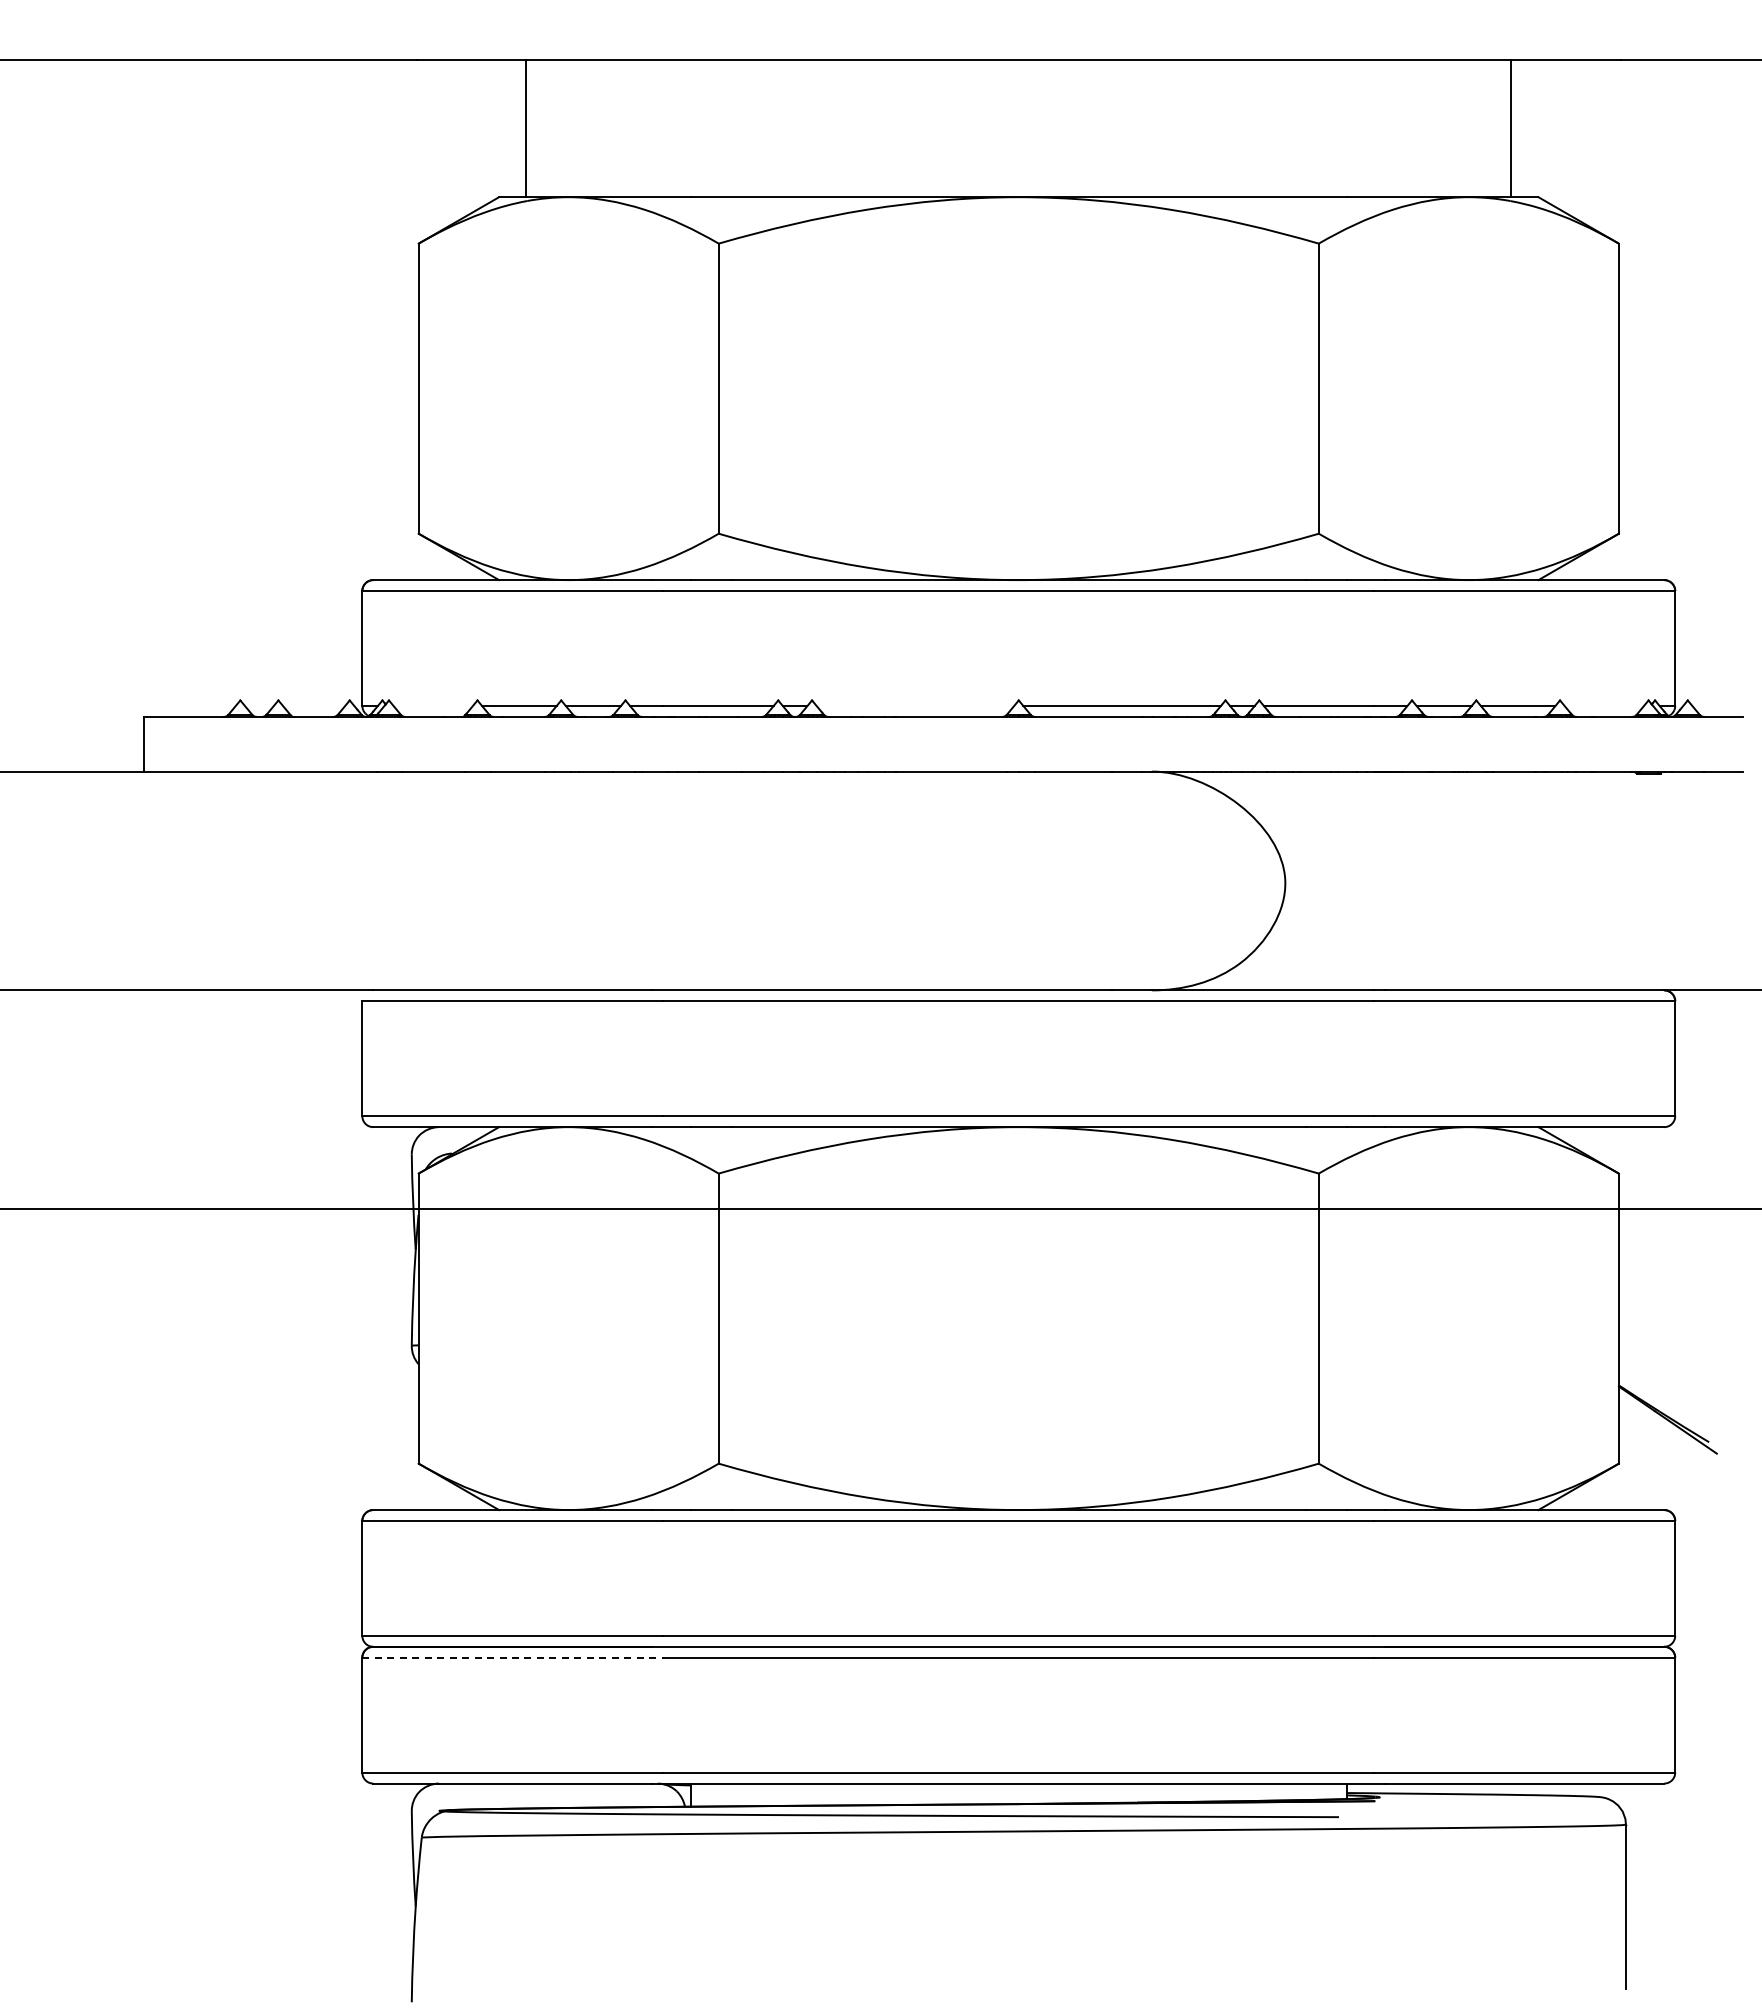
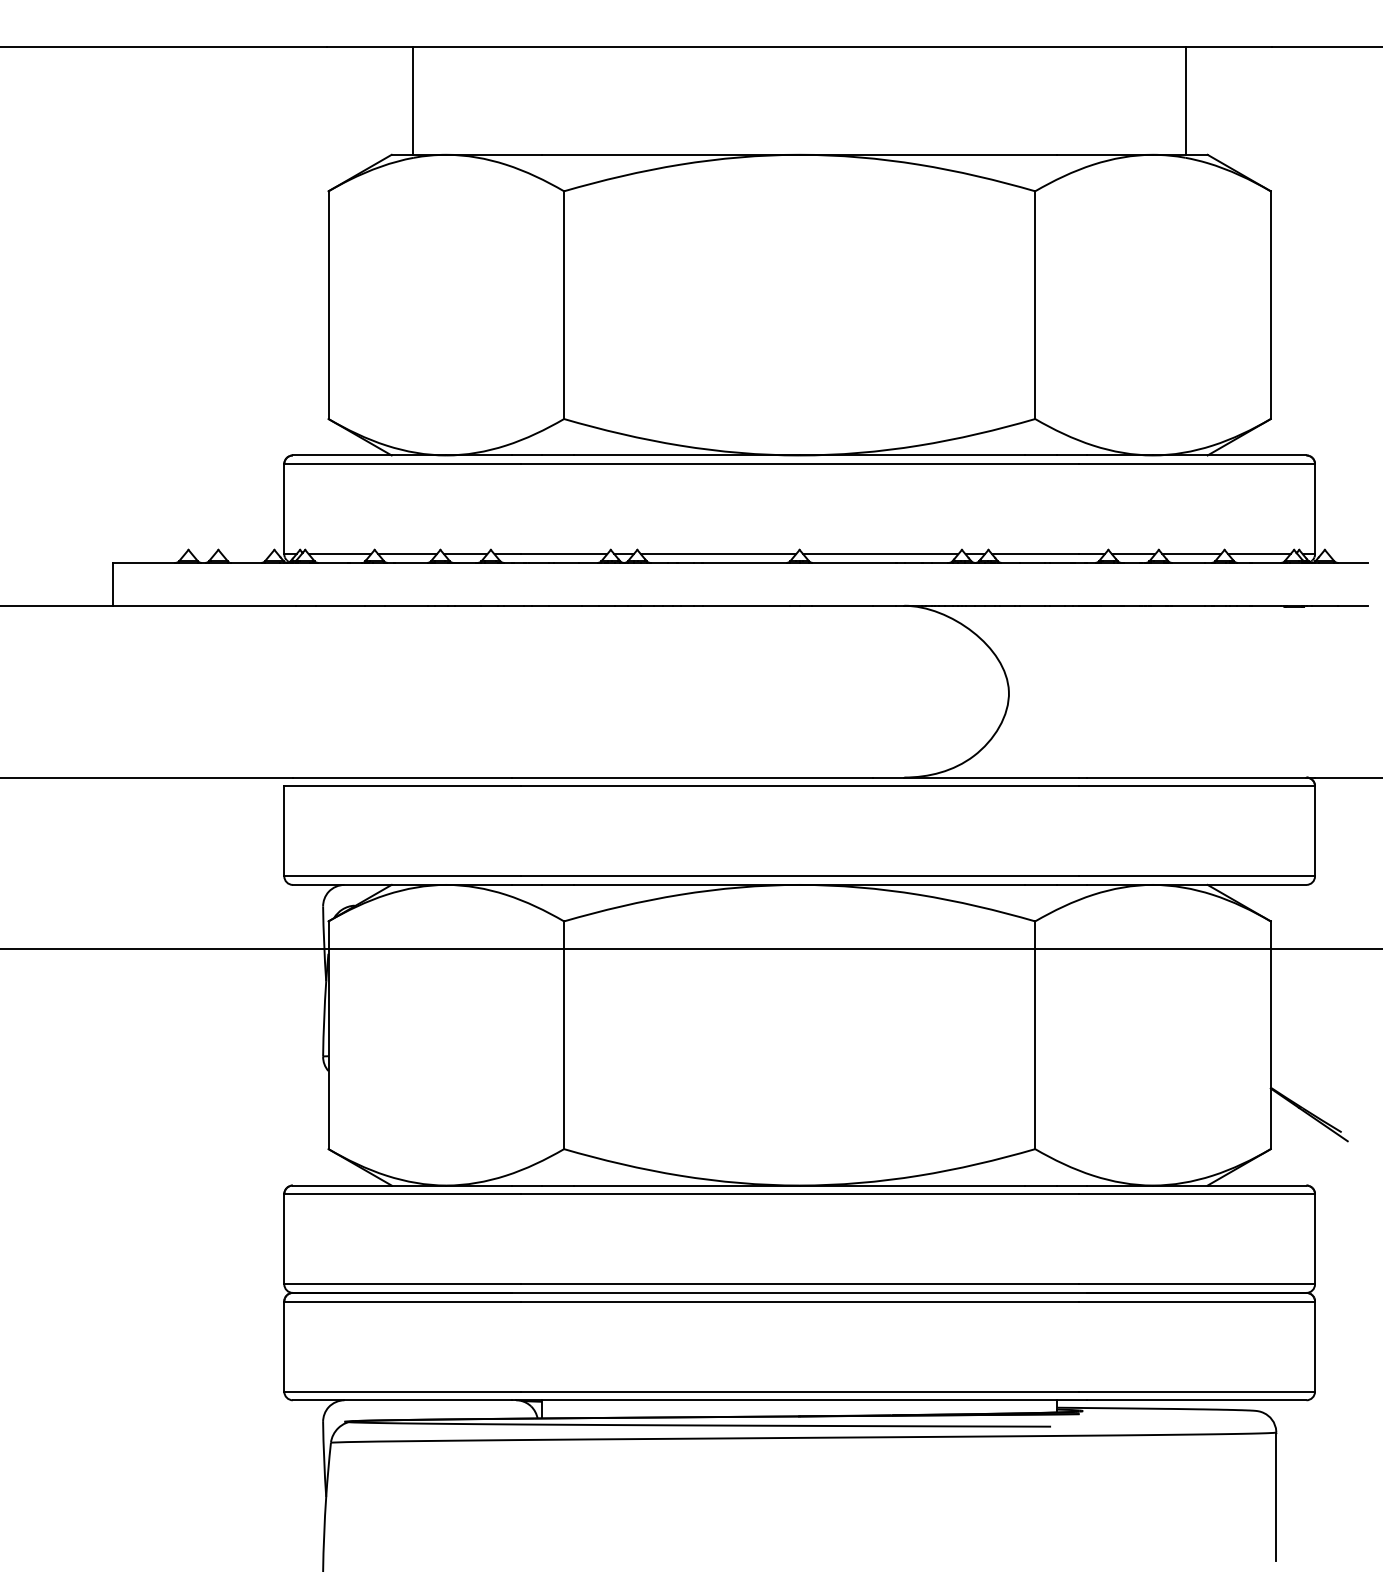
line: (432, 705) -> (339, 553), added
line: (915, 705) -> (718, 553), added
line: (1603, 705) -> (1258, 553), added
line: (513, 1657) -> (402, 1301), dashed -> solid

